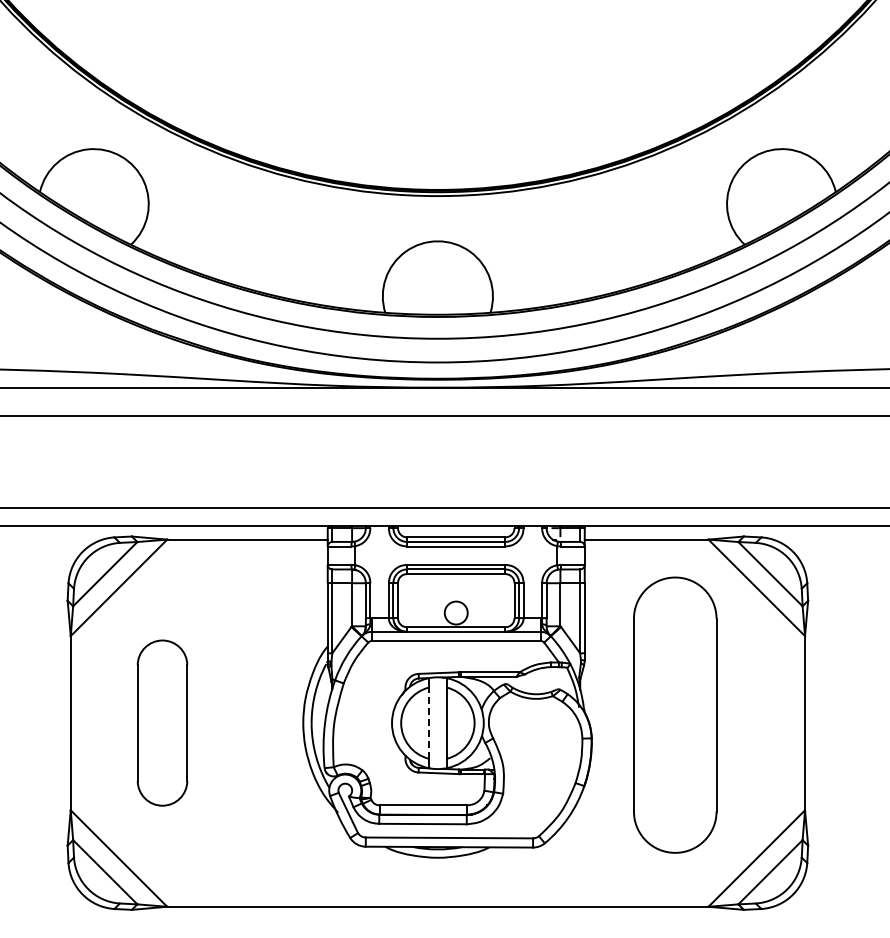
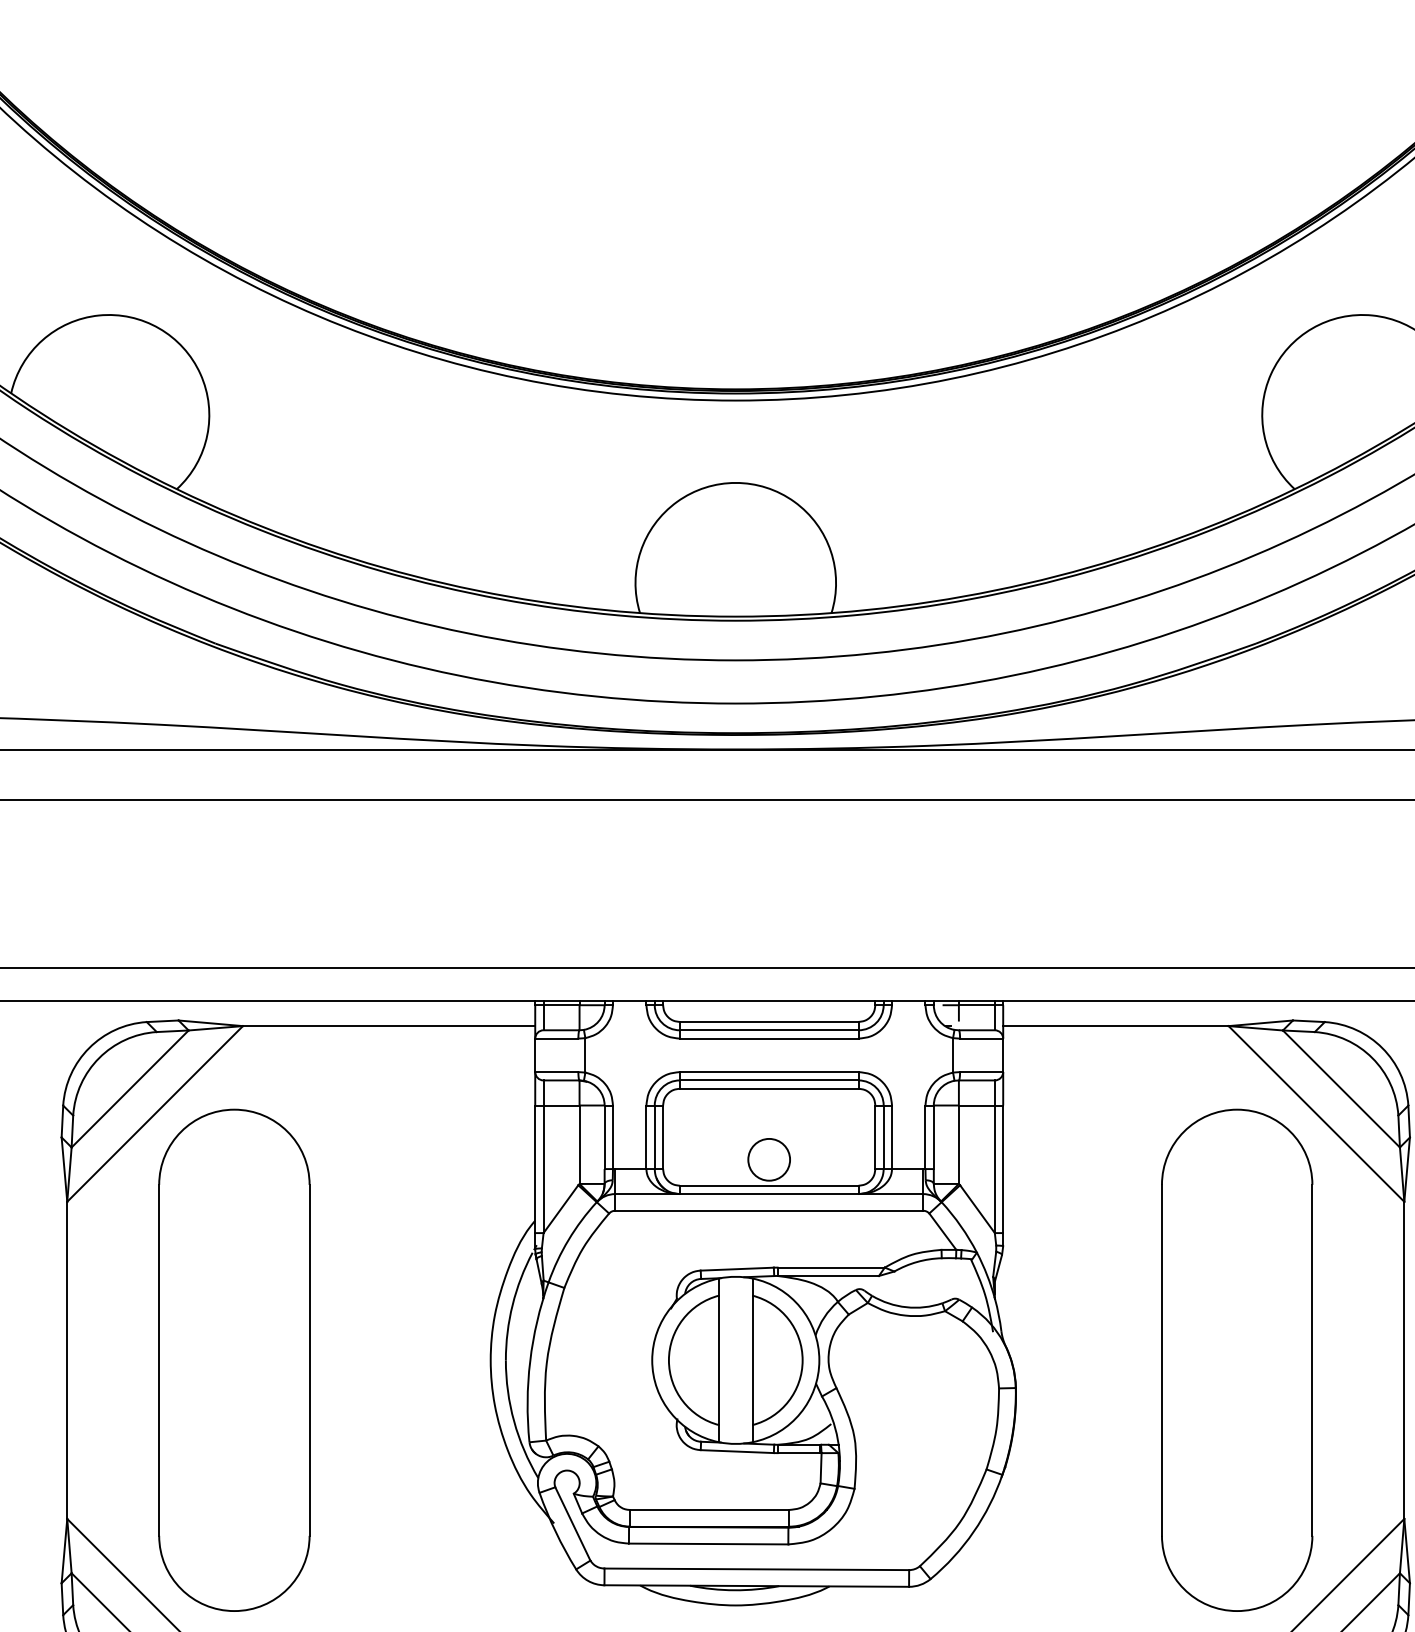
part: (675, 714) -> (1237, 1359), moved
part: (162, 722) -> (234, 1359), size x1.67
line: (428, 723) -> (718, 1360), dashed -> solid

